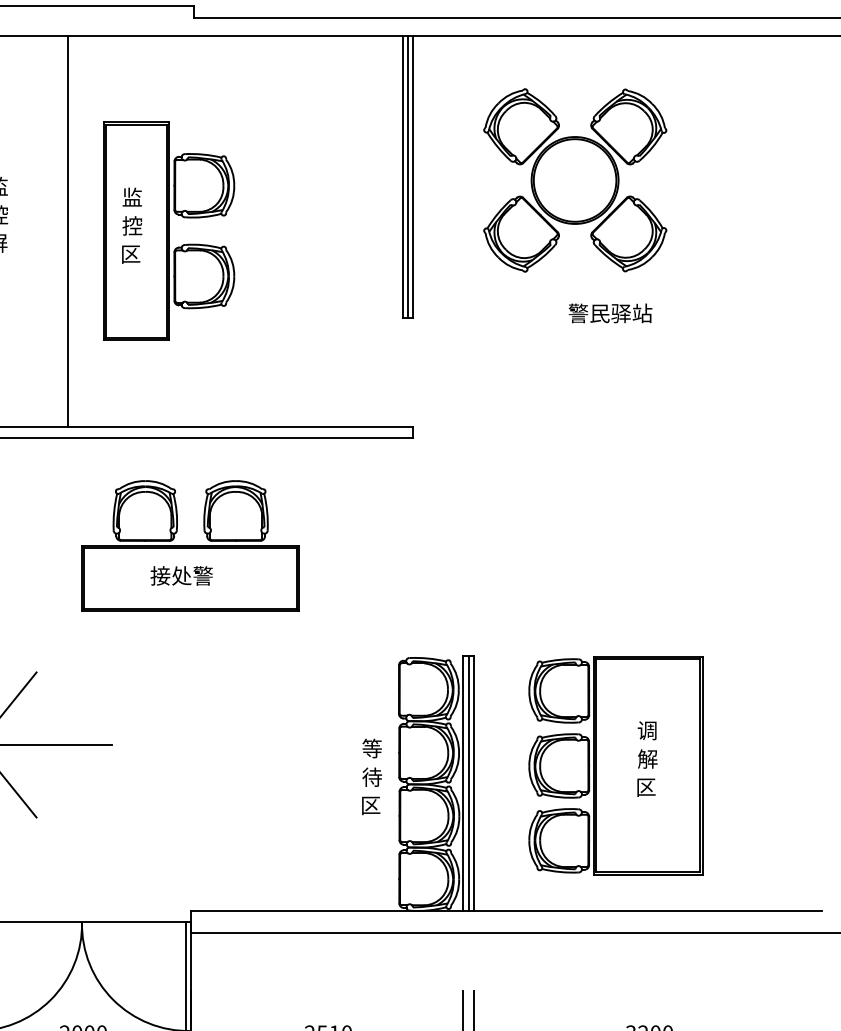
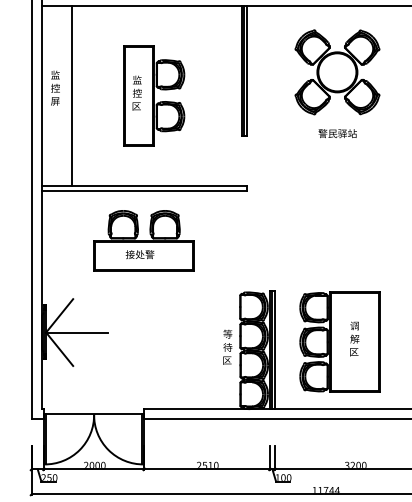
part: (575, 180) -> (337, 72), moved
line: (67, 230) -> (71, 95), moved
part: (169, 230) -> (154, 95), moved

